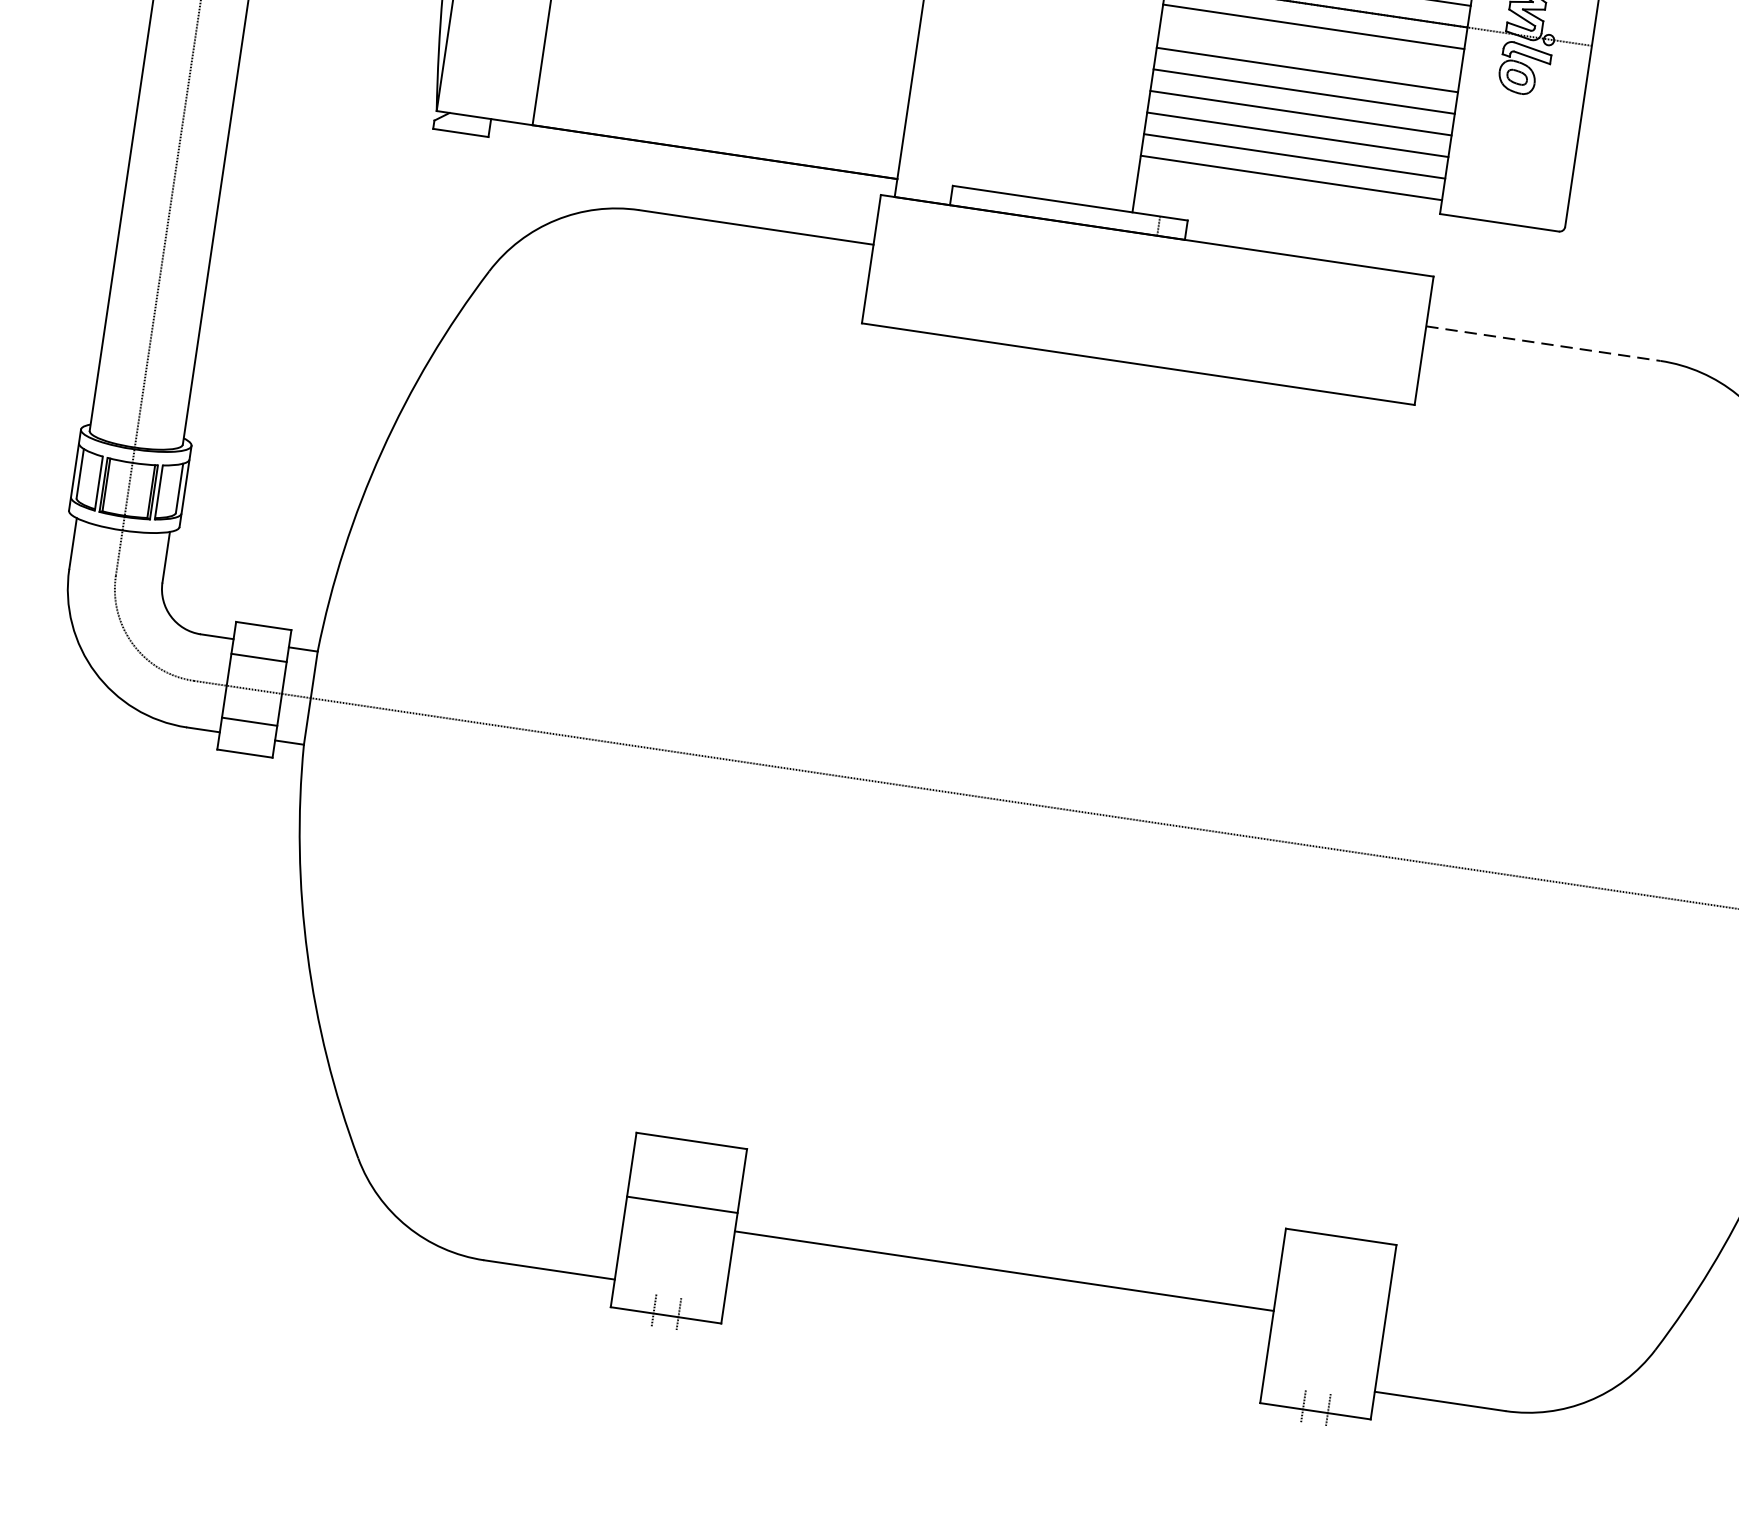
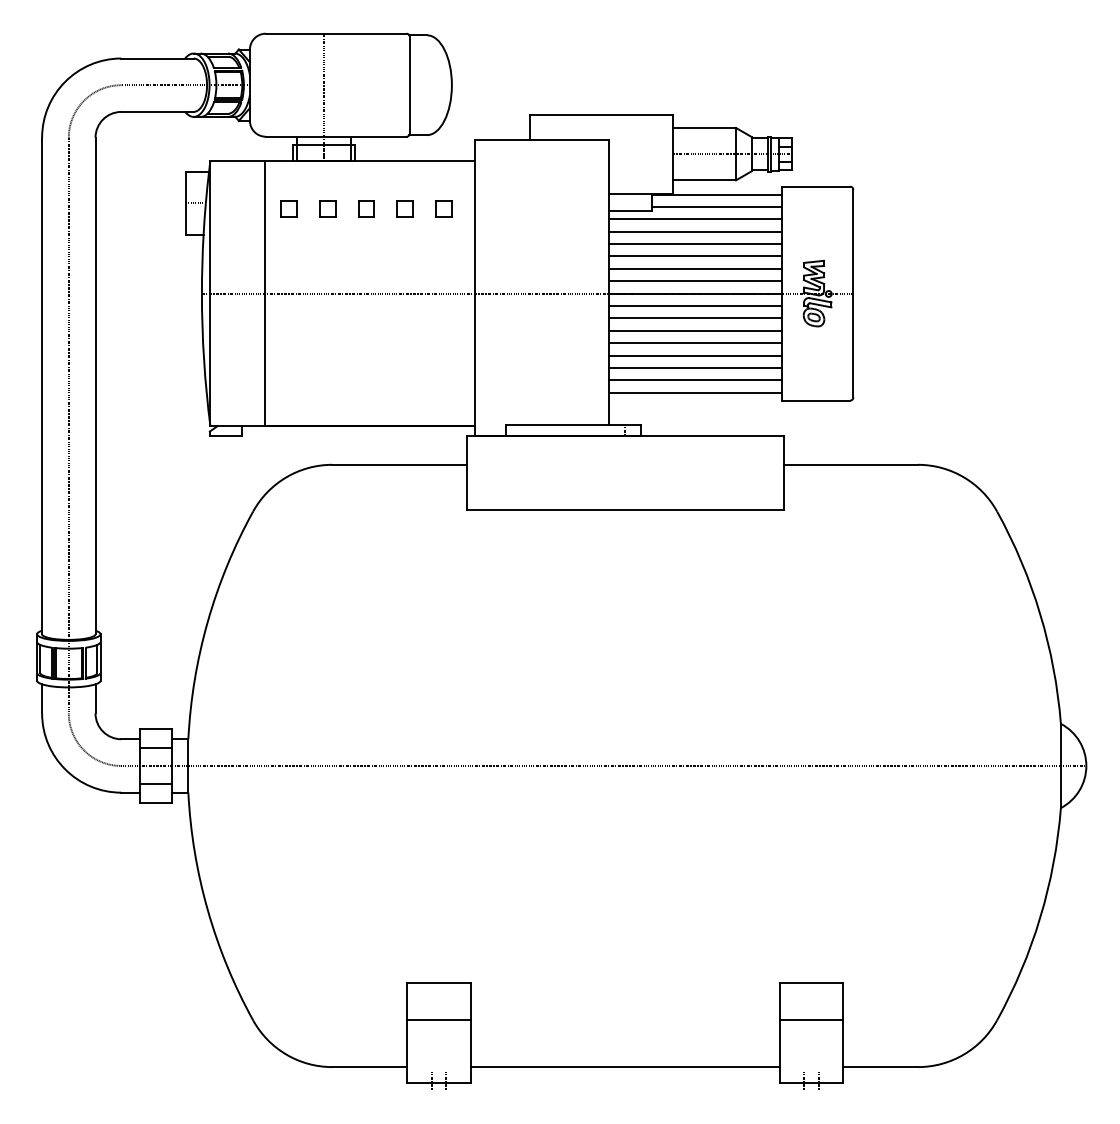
line: (1310, 48) -> (695, 318), added
line: (1544, 343) -> (851, 464), dashed -> solid
line: (1003, 1271) -> (624, 1067), moved
line: (1332, 1300) -> (811, 1019), added

